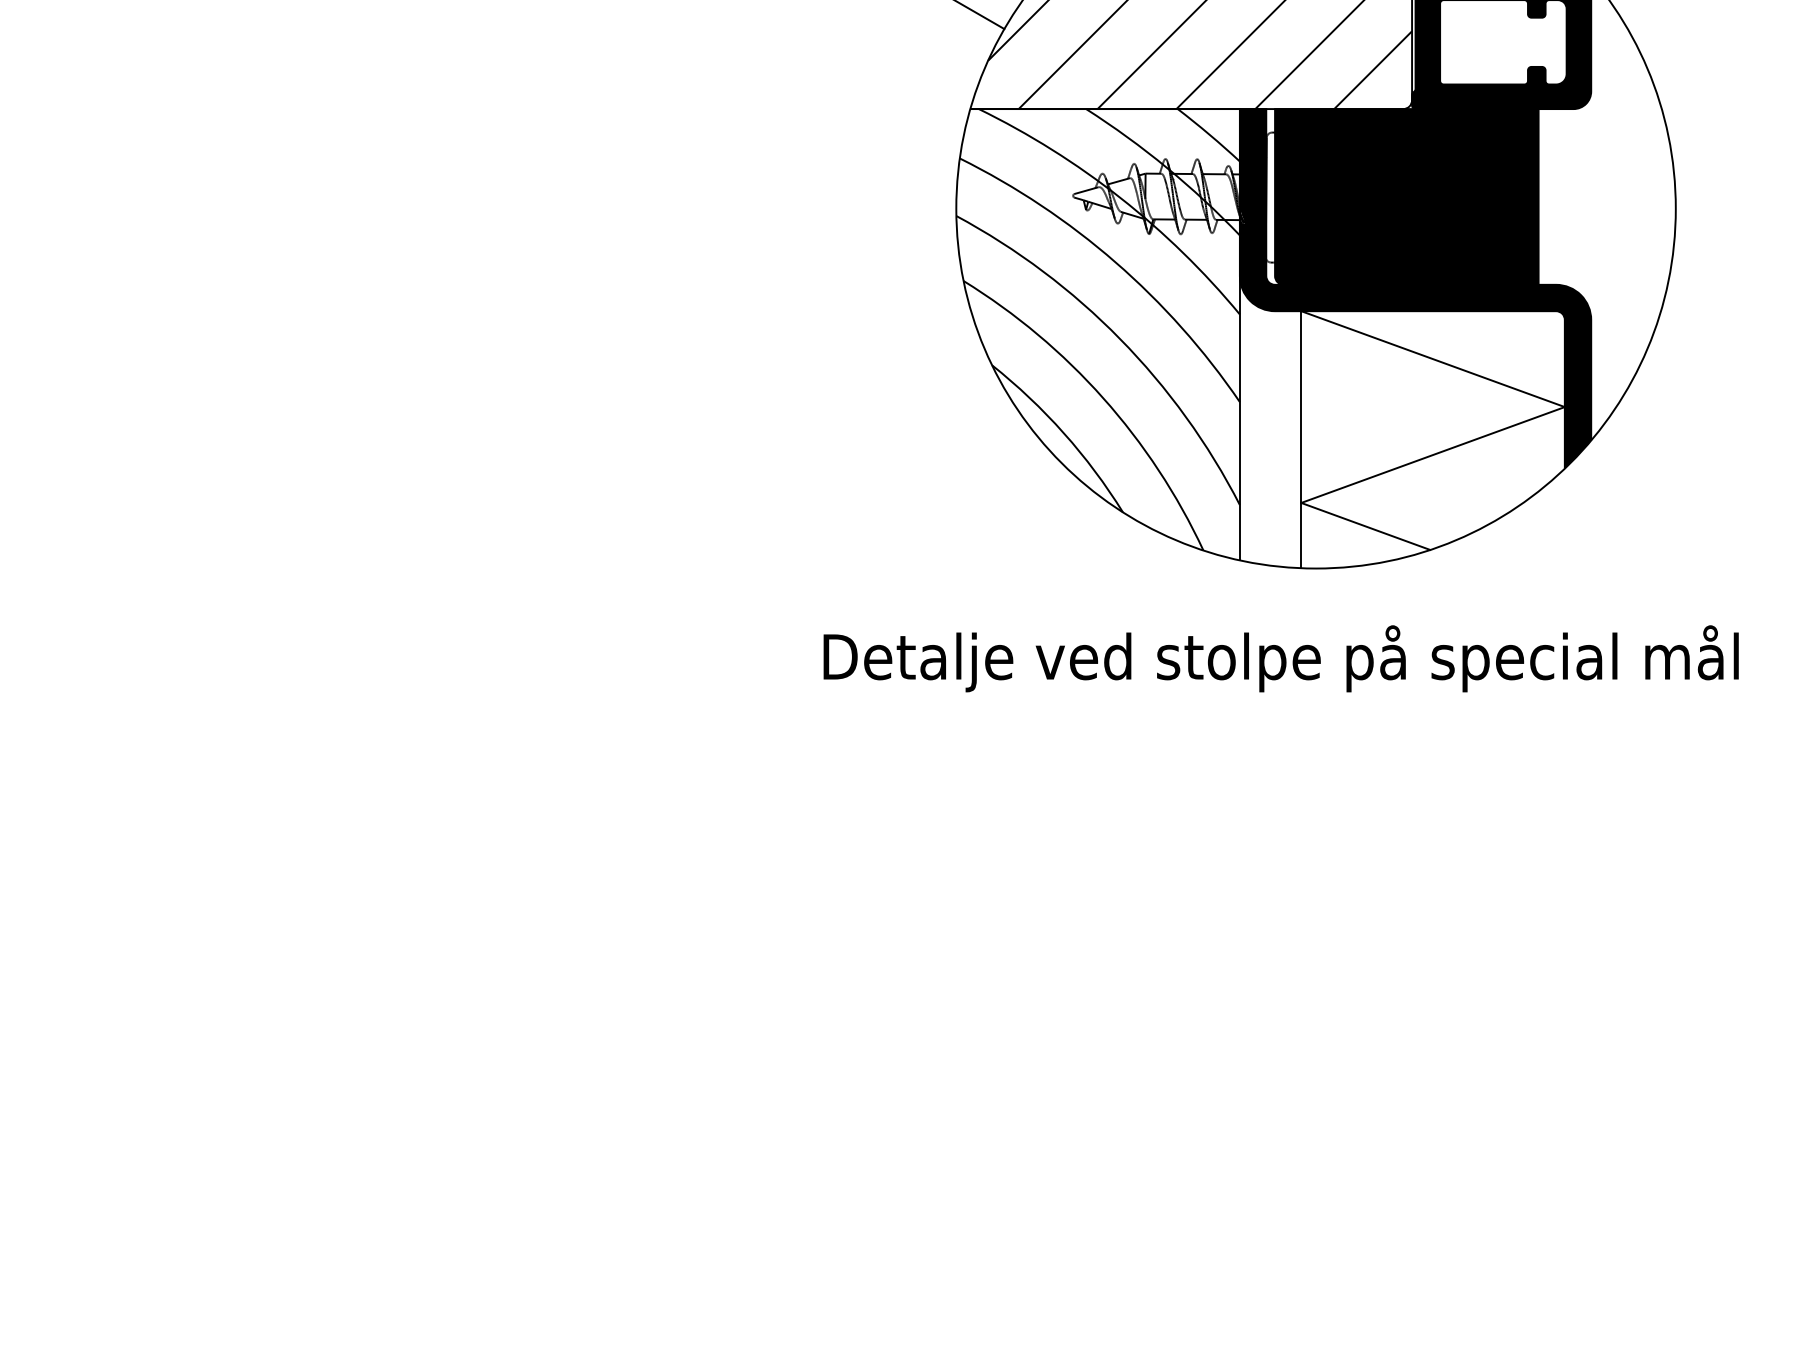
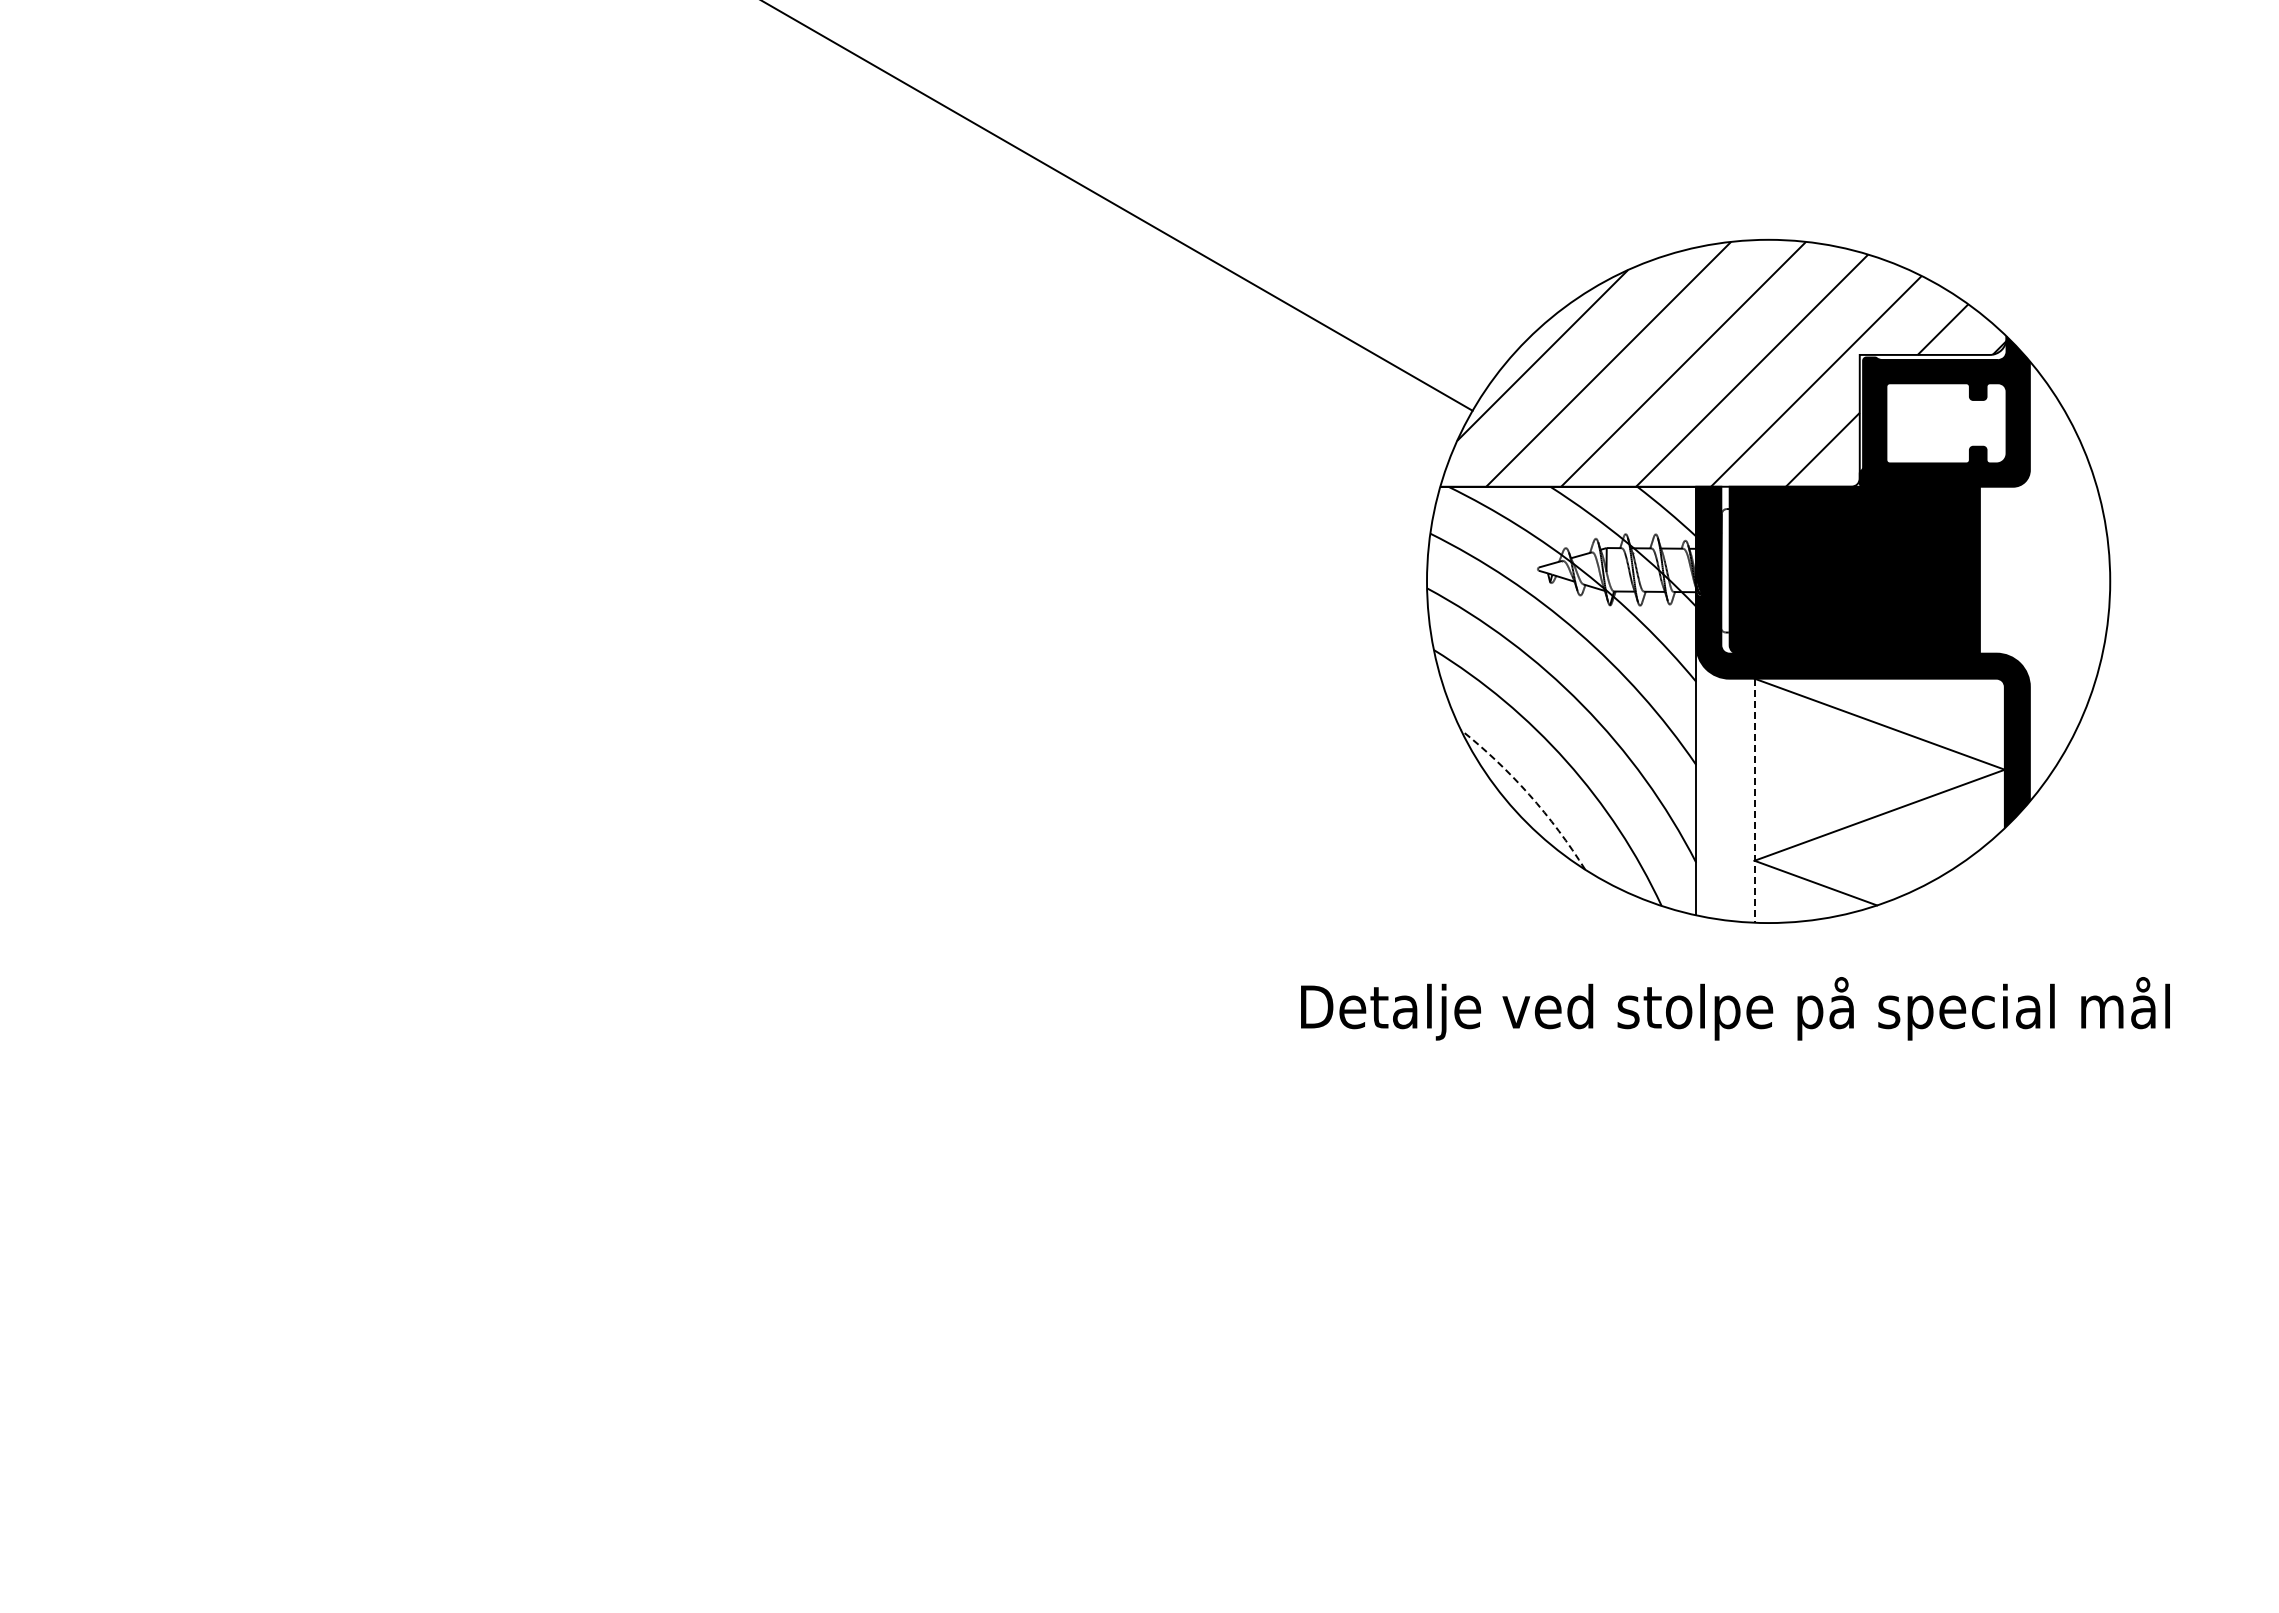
arc: (1064, 433) -> (1529, 794), solid -> dashed
line: (1301, 440) -> (1754, 801), solid -> dashed

